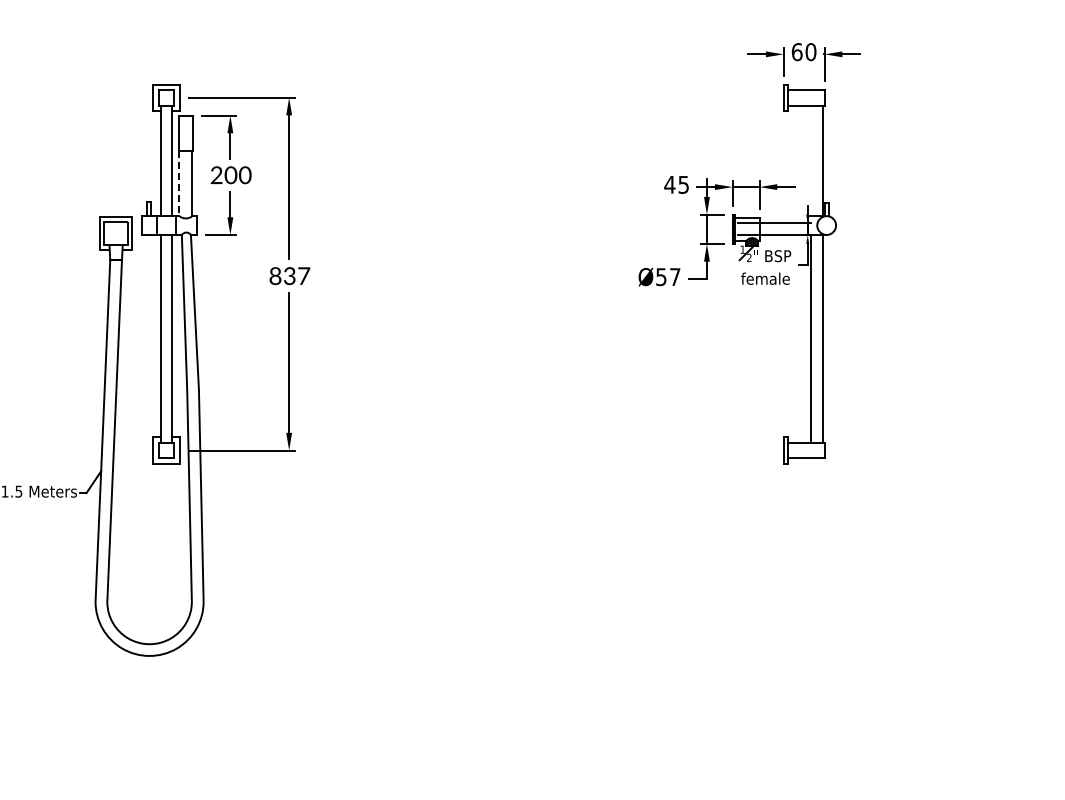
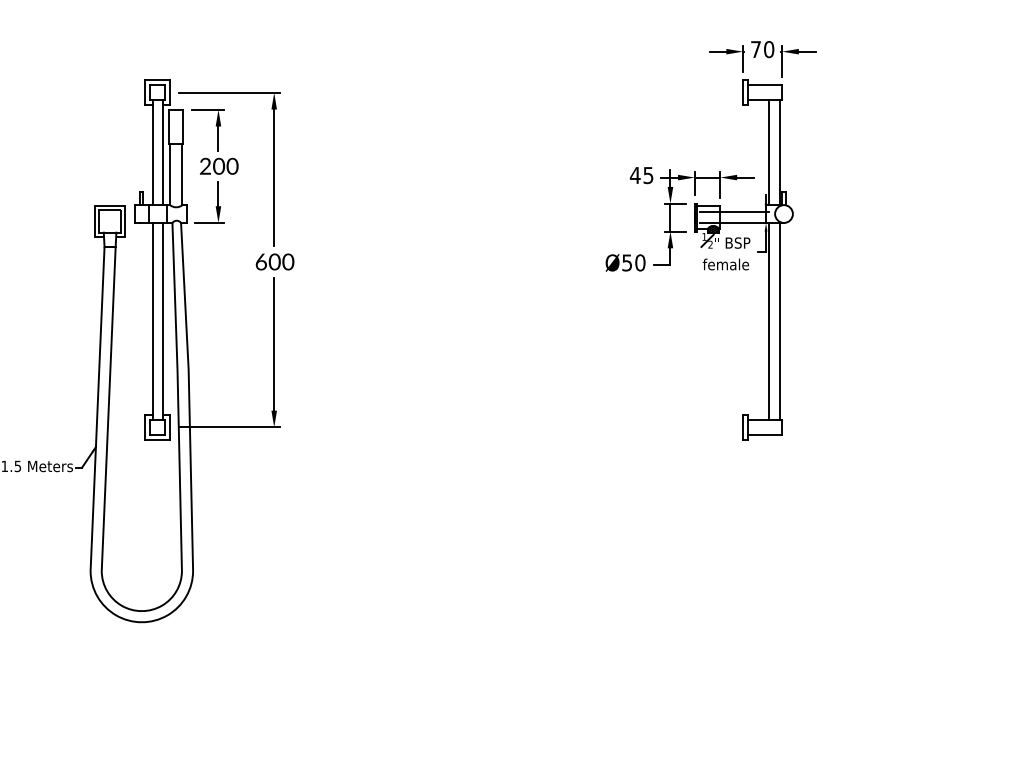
text: (796, 52) -> (755, 49), 60 -> 70
line: (811, 160) -> (769, 152), added
line: (179, 184) -> (170, 175), dashed -> solid
text: (289, 275) -> (274, 261), 837 -> 600
text: (674, 277) -> (639, 263), Ø57 -> Ø50

